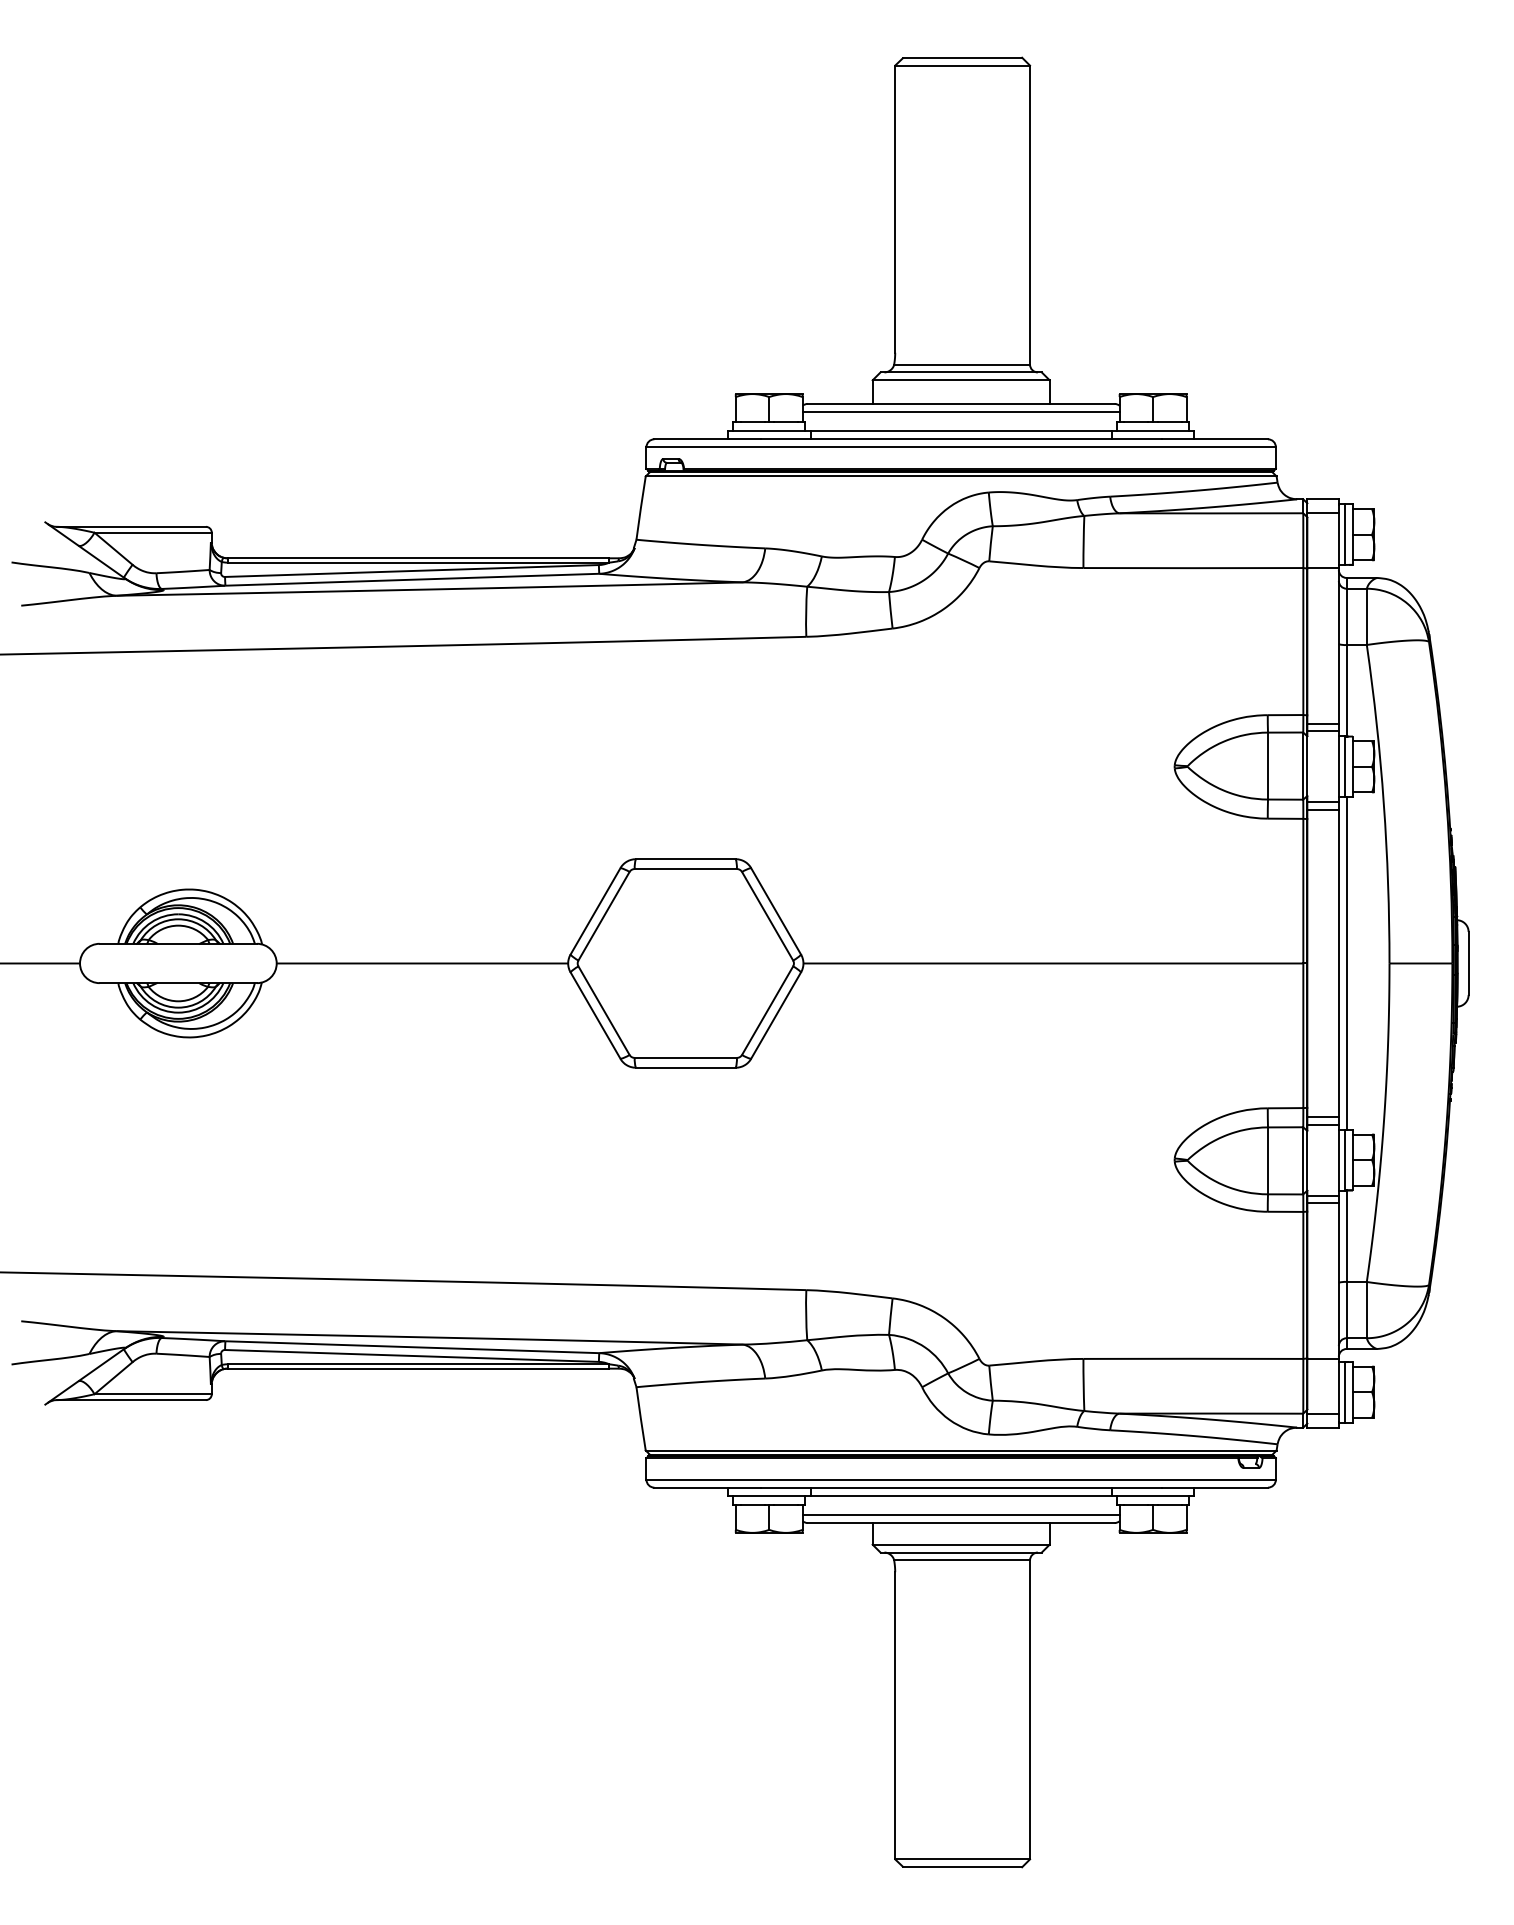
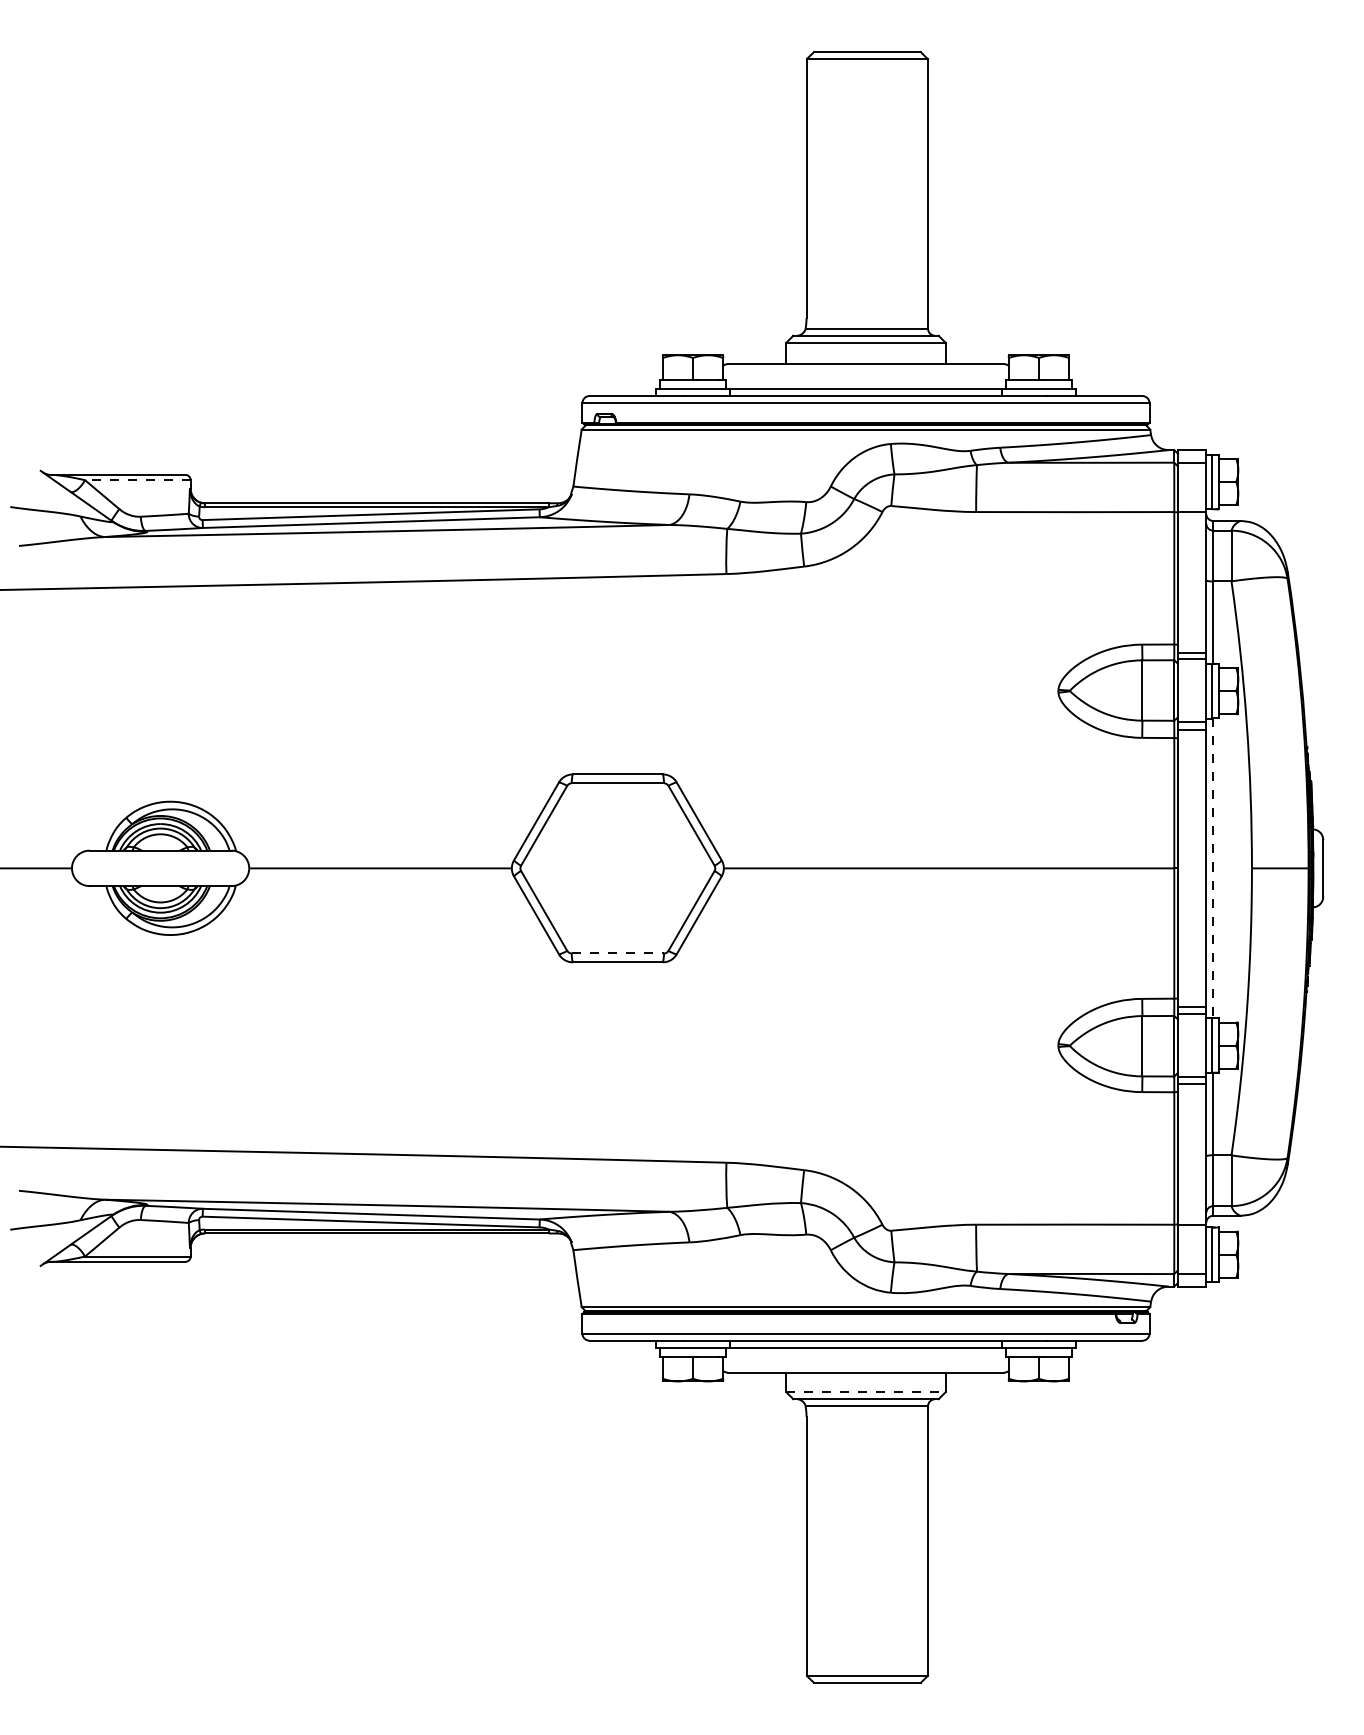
line: (960, 411) -> (865, 370), removed
line: (153, 532) -> (138, 480), solid -> dashed
line: (1346, 963) -> (1213, 868), solid -> dashed
line: (686, 1057) -> (618, 953), solid -> dashed
line: (960, 1515) -> (865, 1365), removed
line: (961, 1544) -> (866, 1391), solid -> dashed

